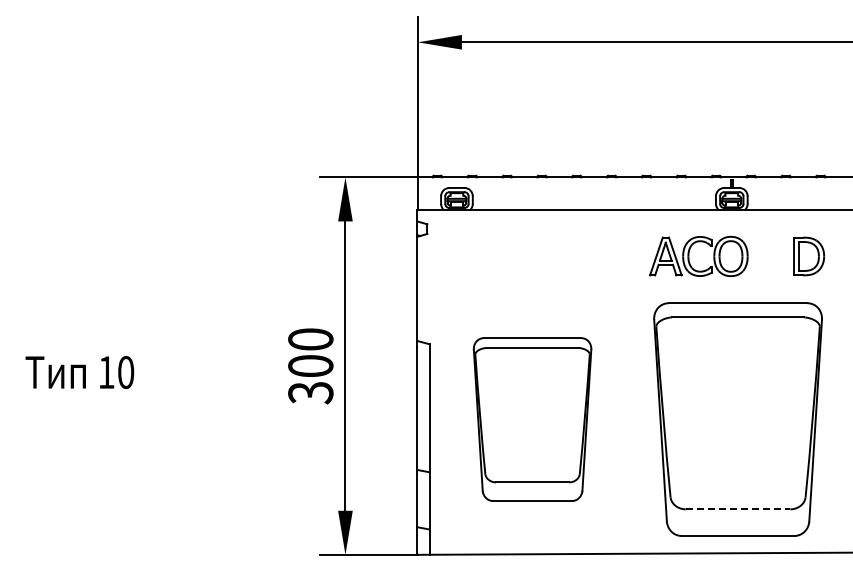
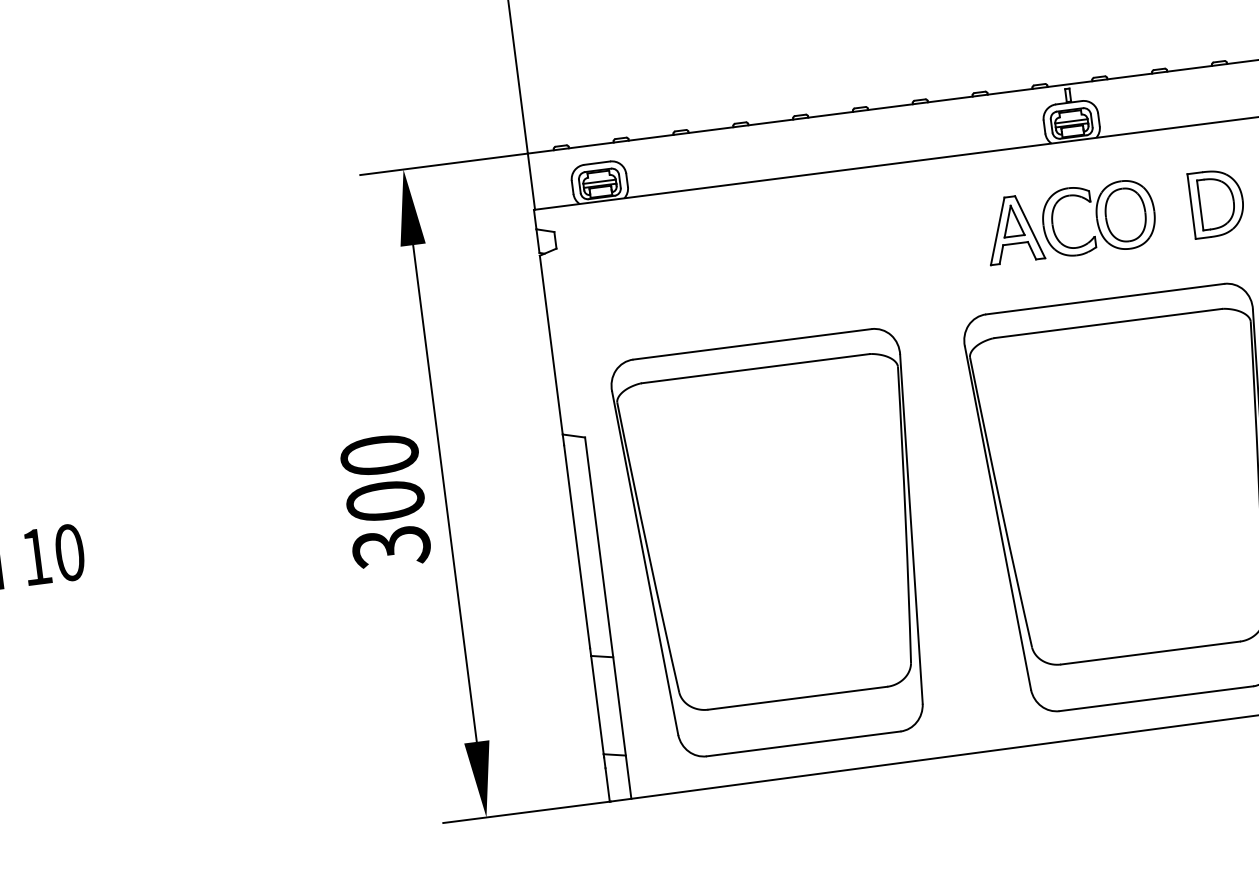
part: (689, 255) -> (1054, 222), moved
part: (532, 419) -> (777, 544), size x1.43
line: (738, 509) -> (1151, 653), dashed -> solid

